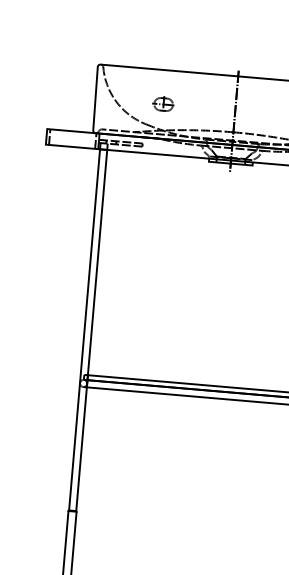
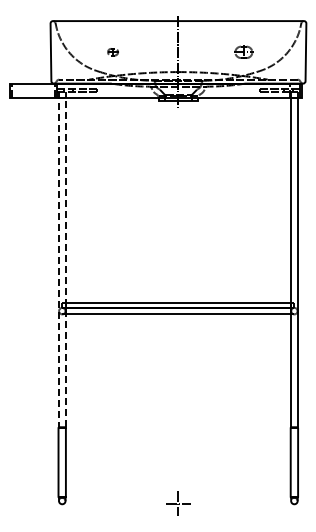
part: (163, 103) -> (112, 51), size x0.6
line: (102, 149) -> (61, 97), solid -> dashed

